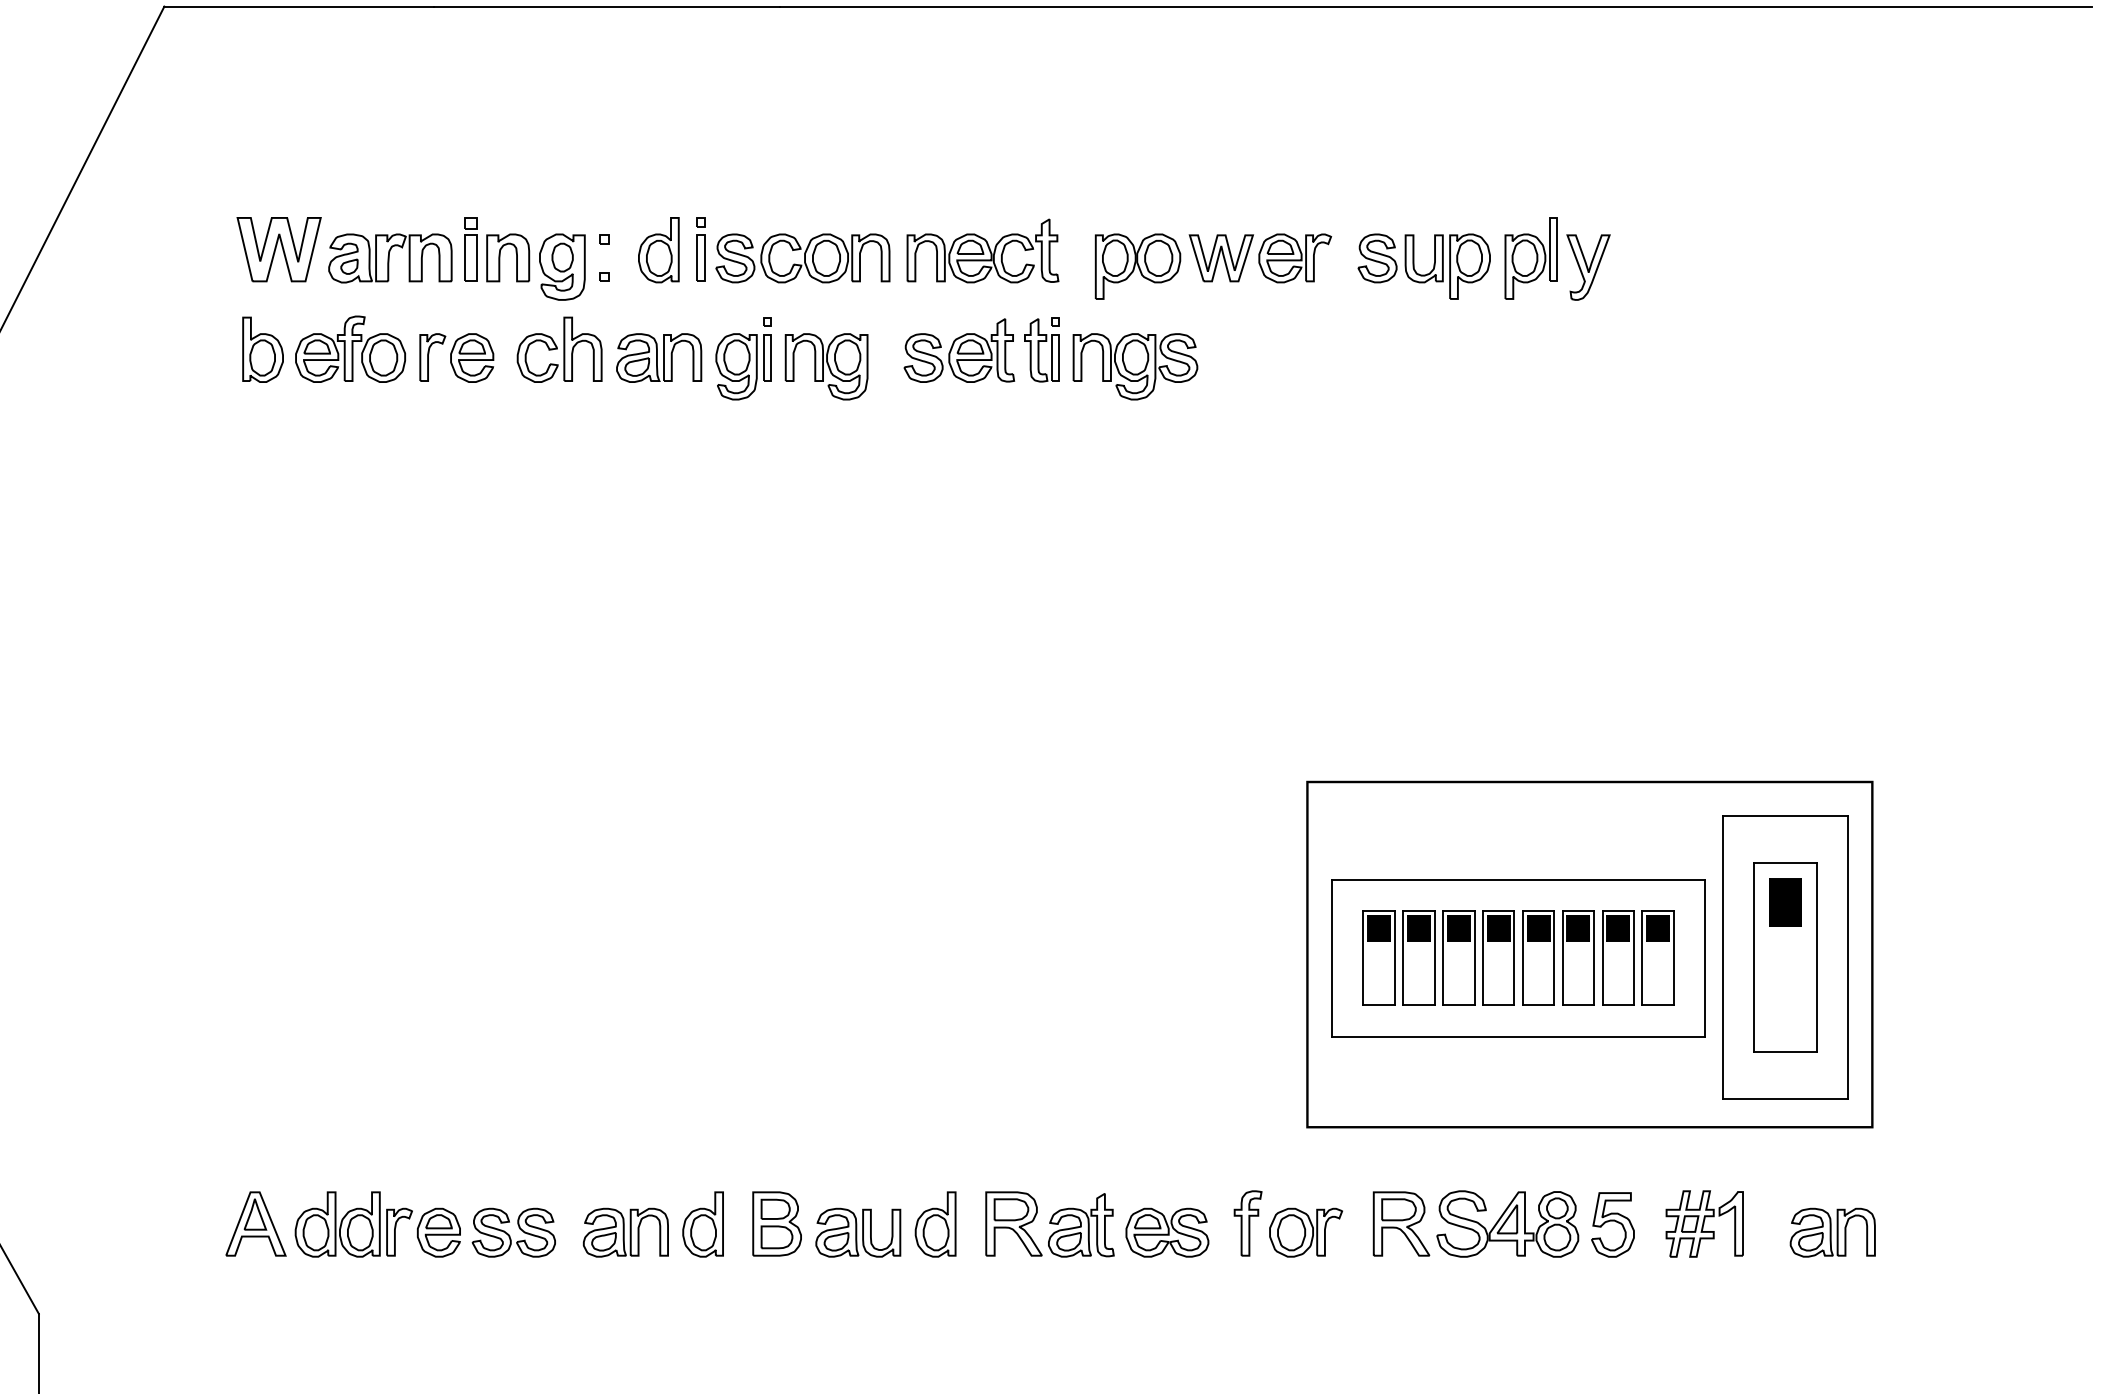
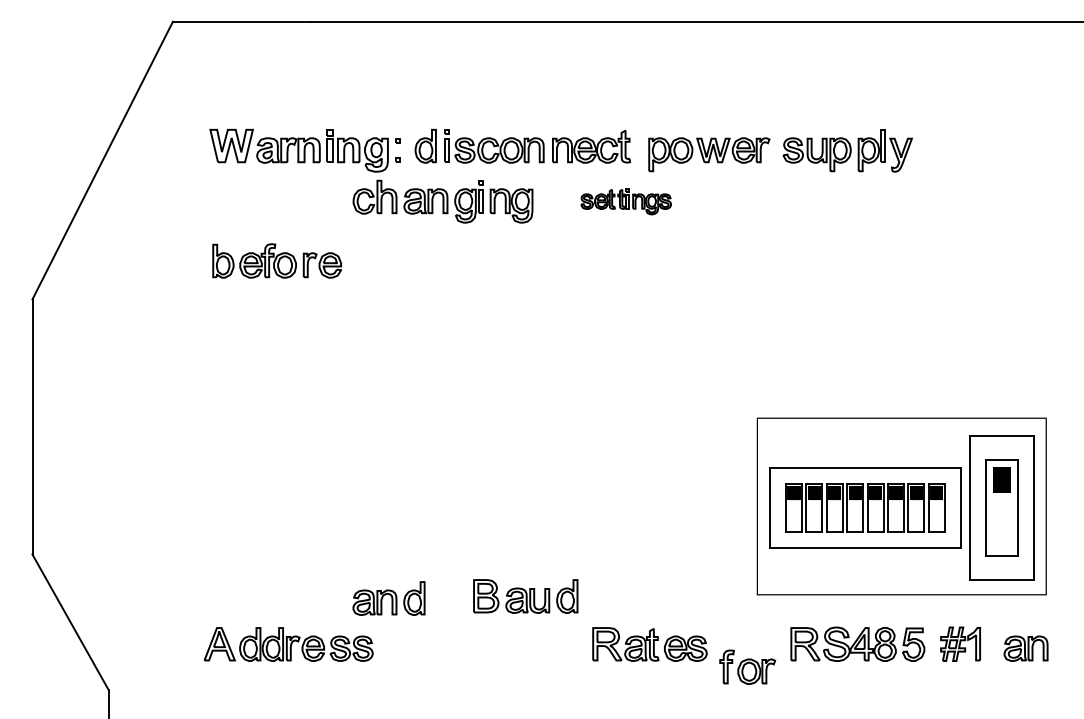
part: (366, 348) -> (276, 260), moved
part: (1049, 358) -> (625, 201), size x0.6
part: (1288, 1222) -> (747, 666), moved
part: (652, 1224) -> (388, 598), moved
part: (853, 1224) -> (525, 596), moved

